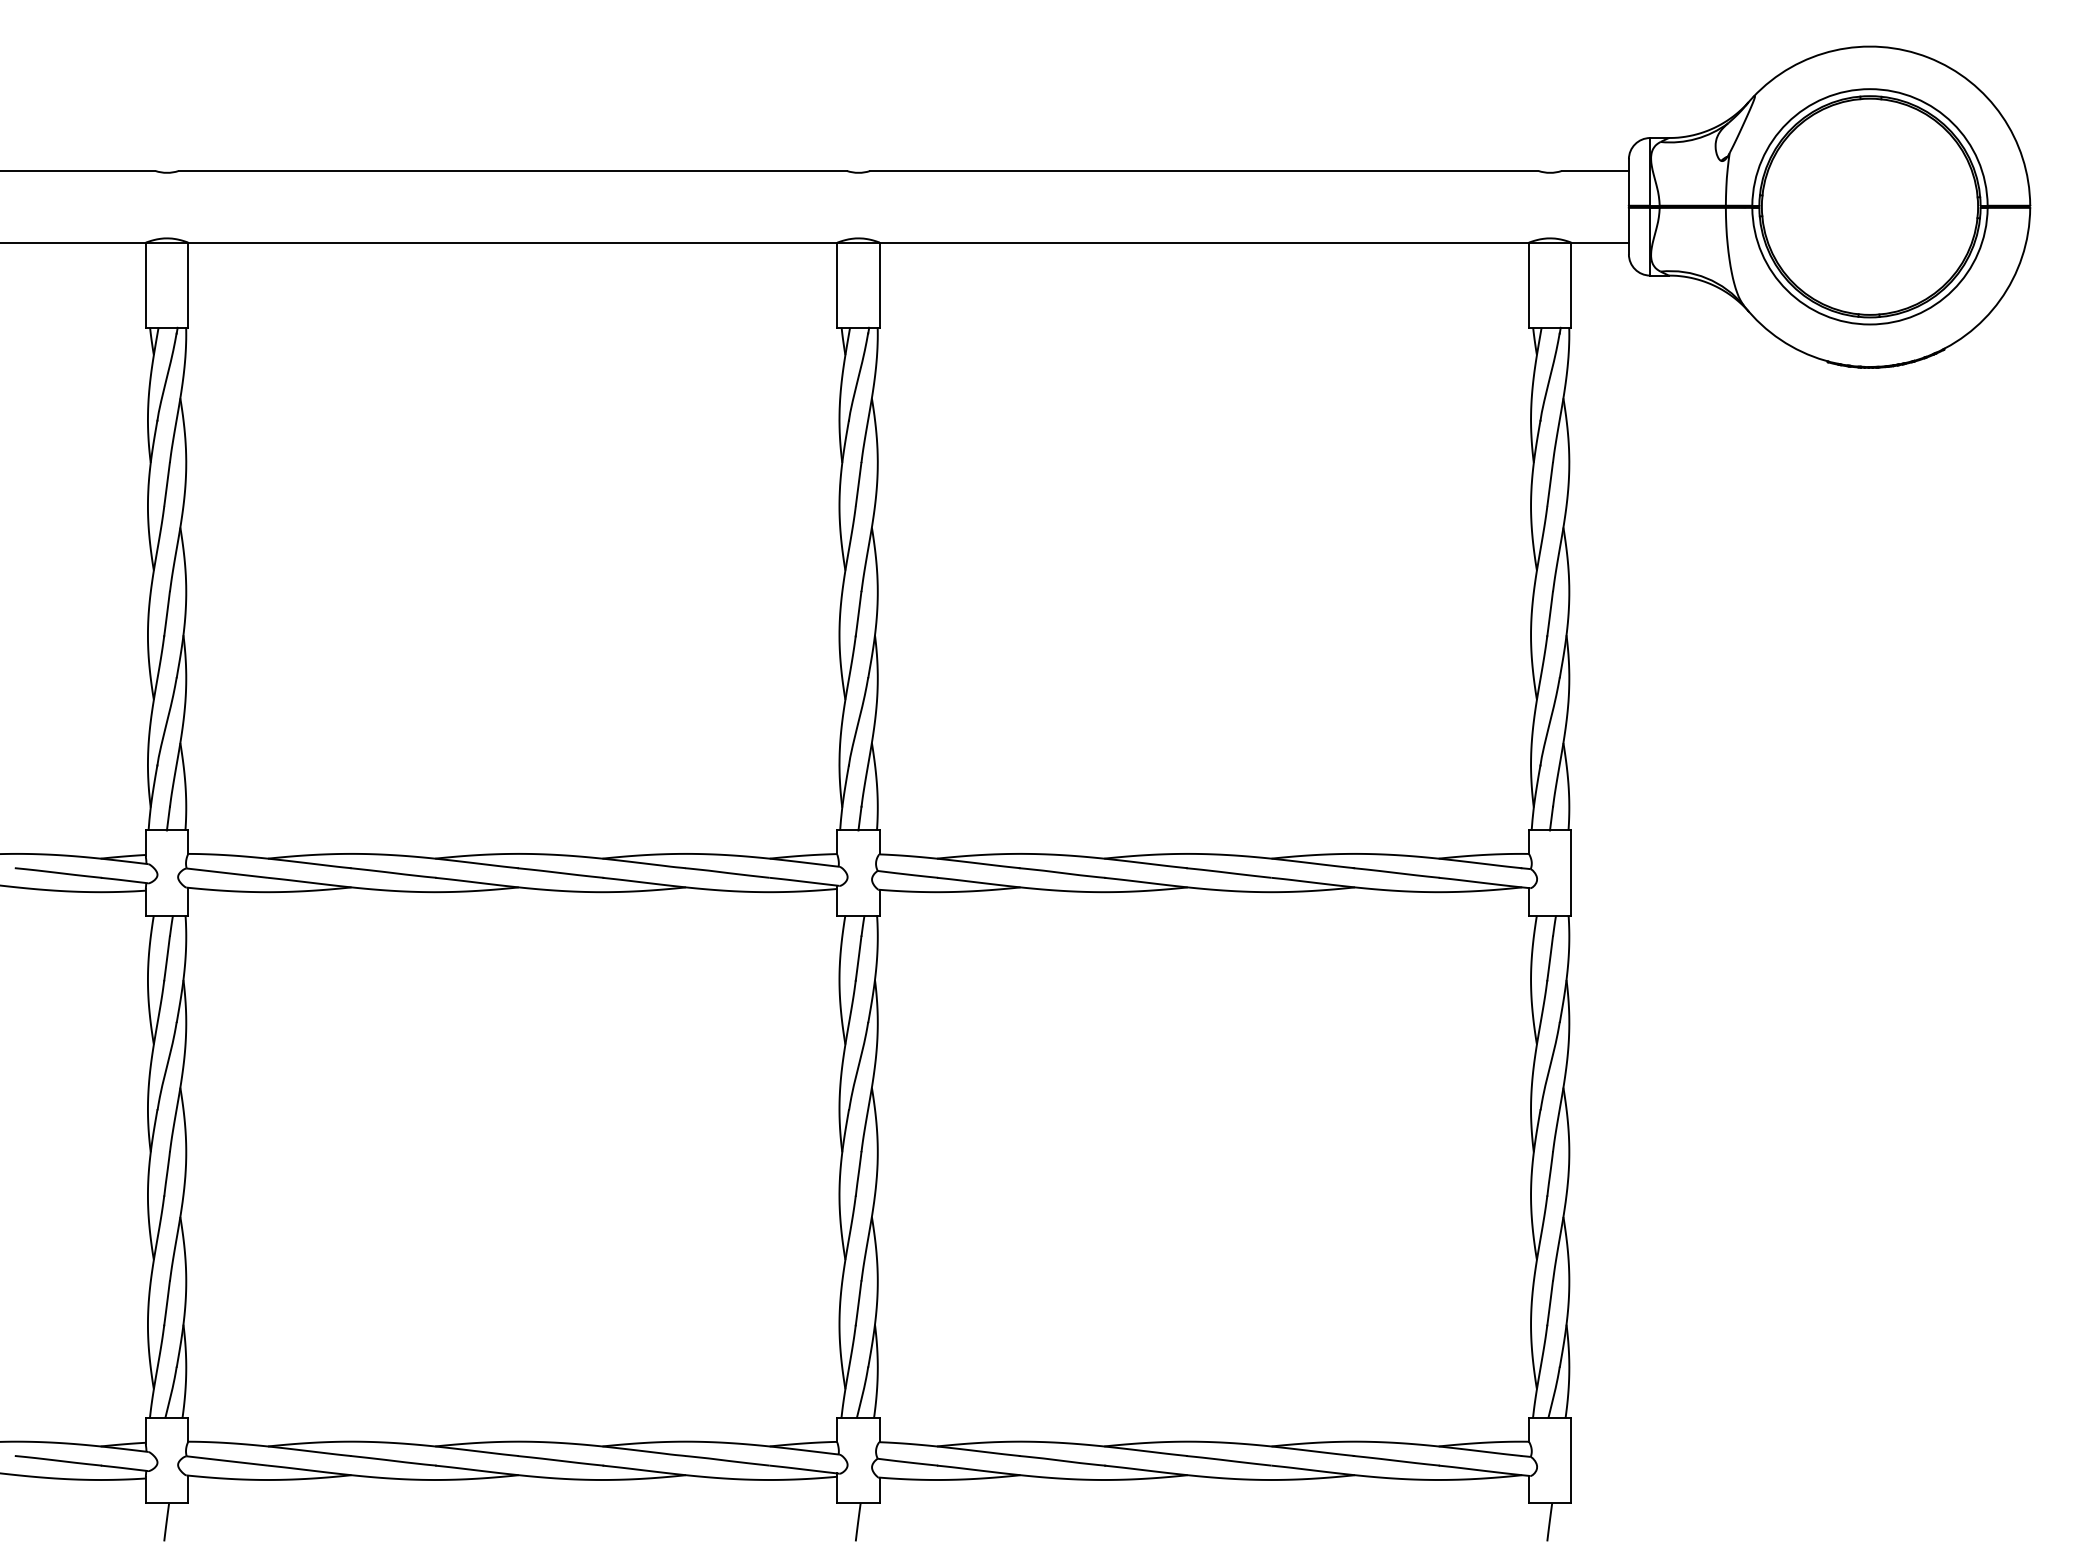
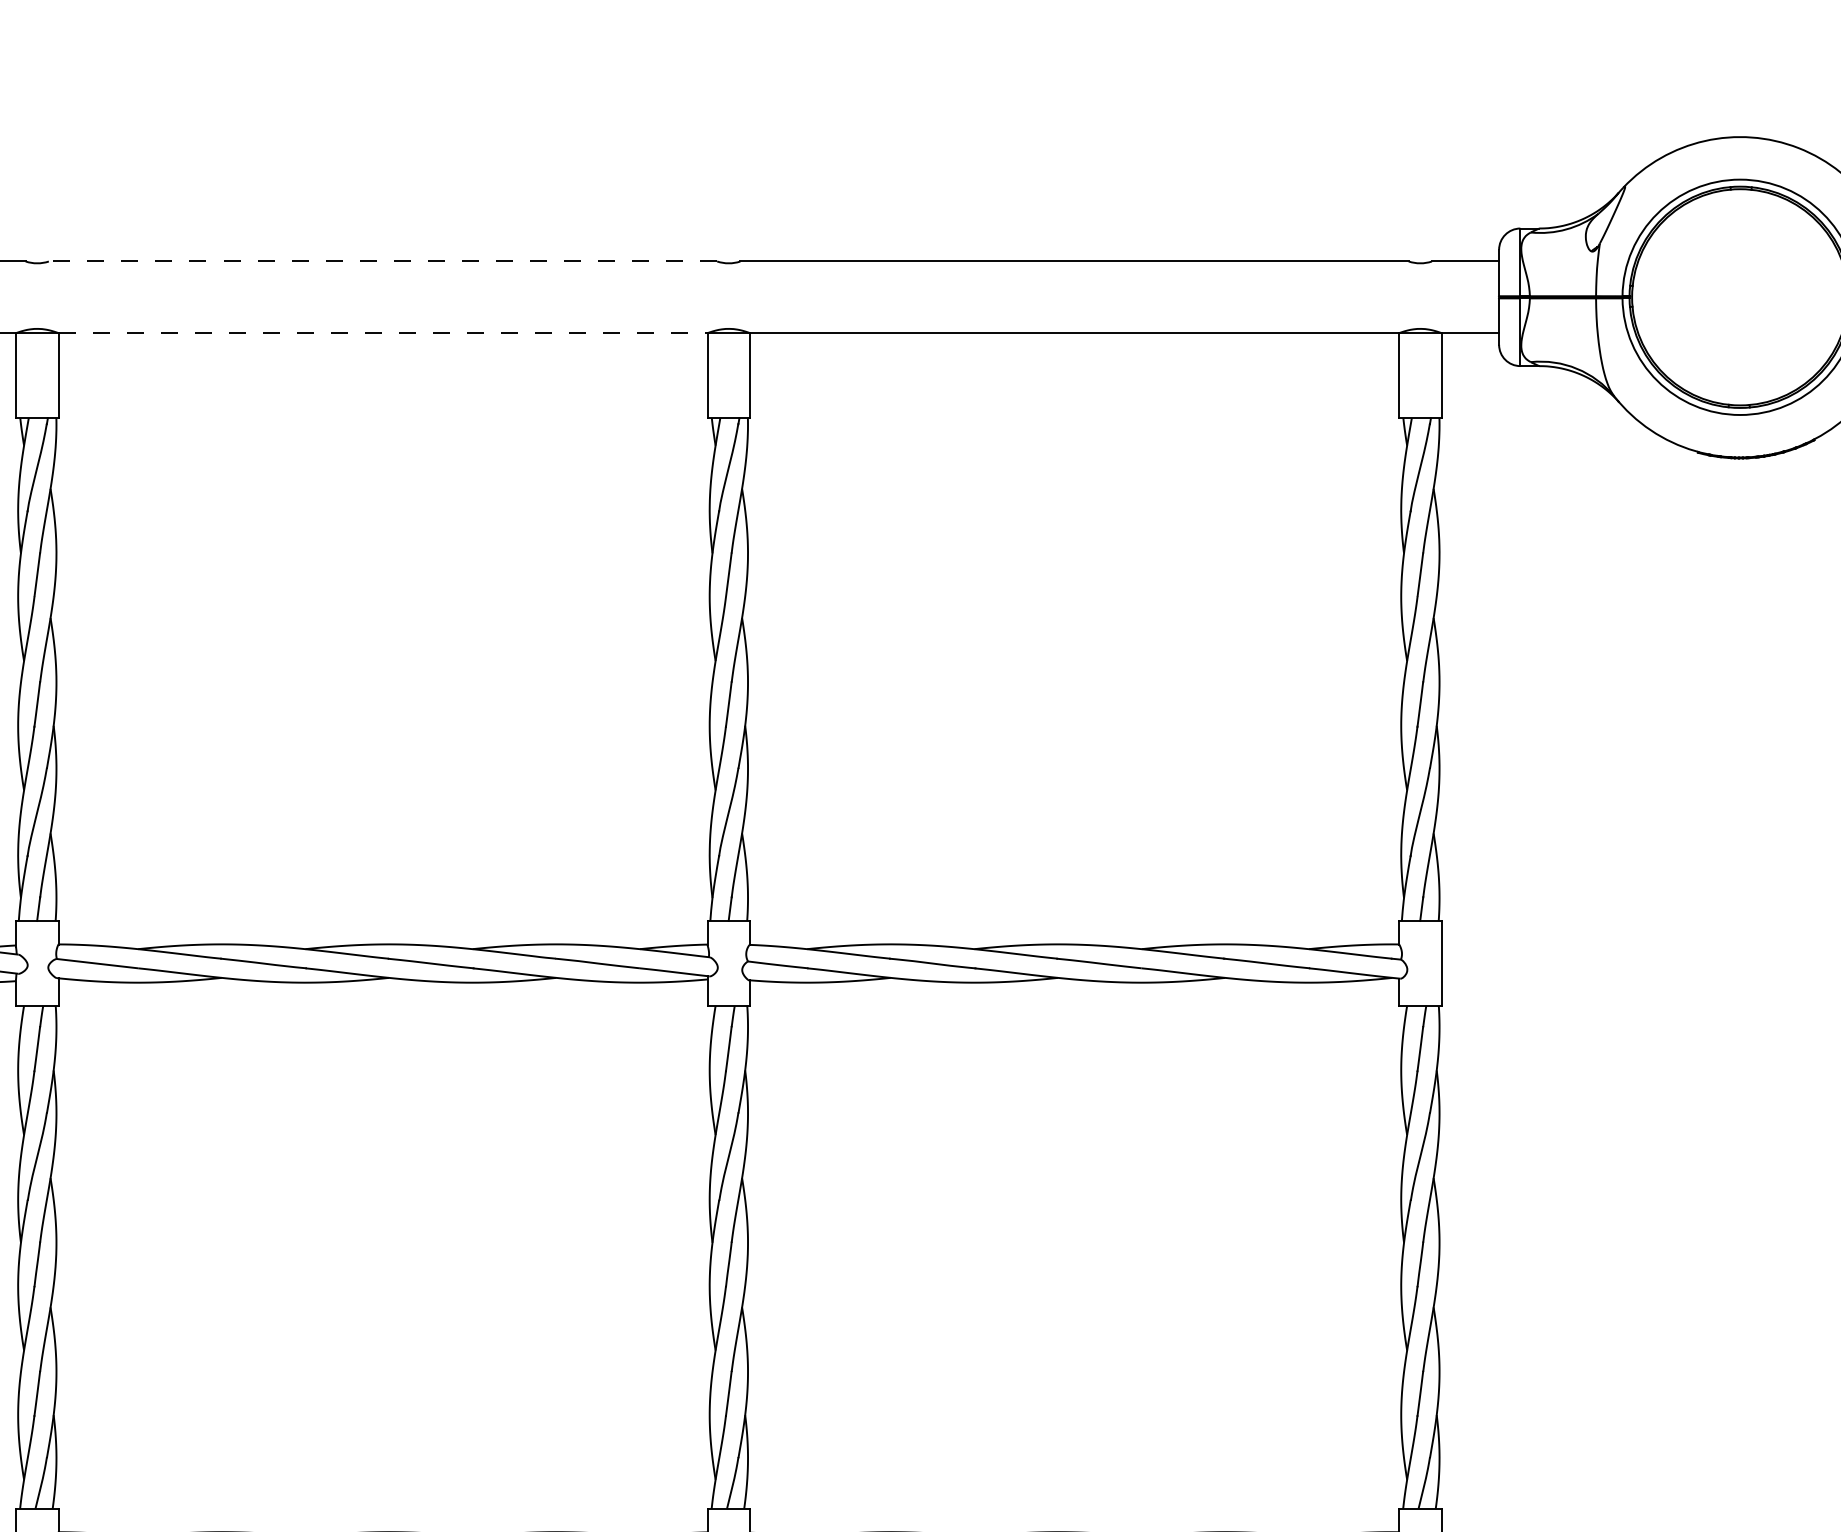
line: (512, 170) -> (382, 261), solid -> dashed
line: (513, 242) -> (383, 333), solid -> dashed

